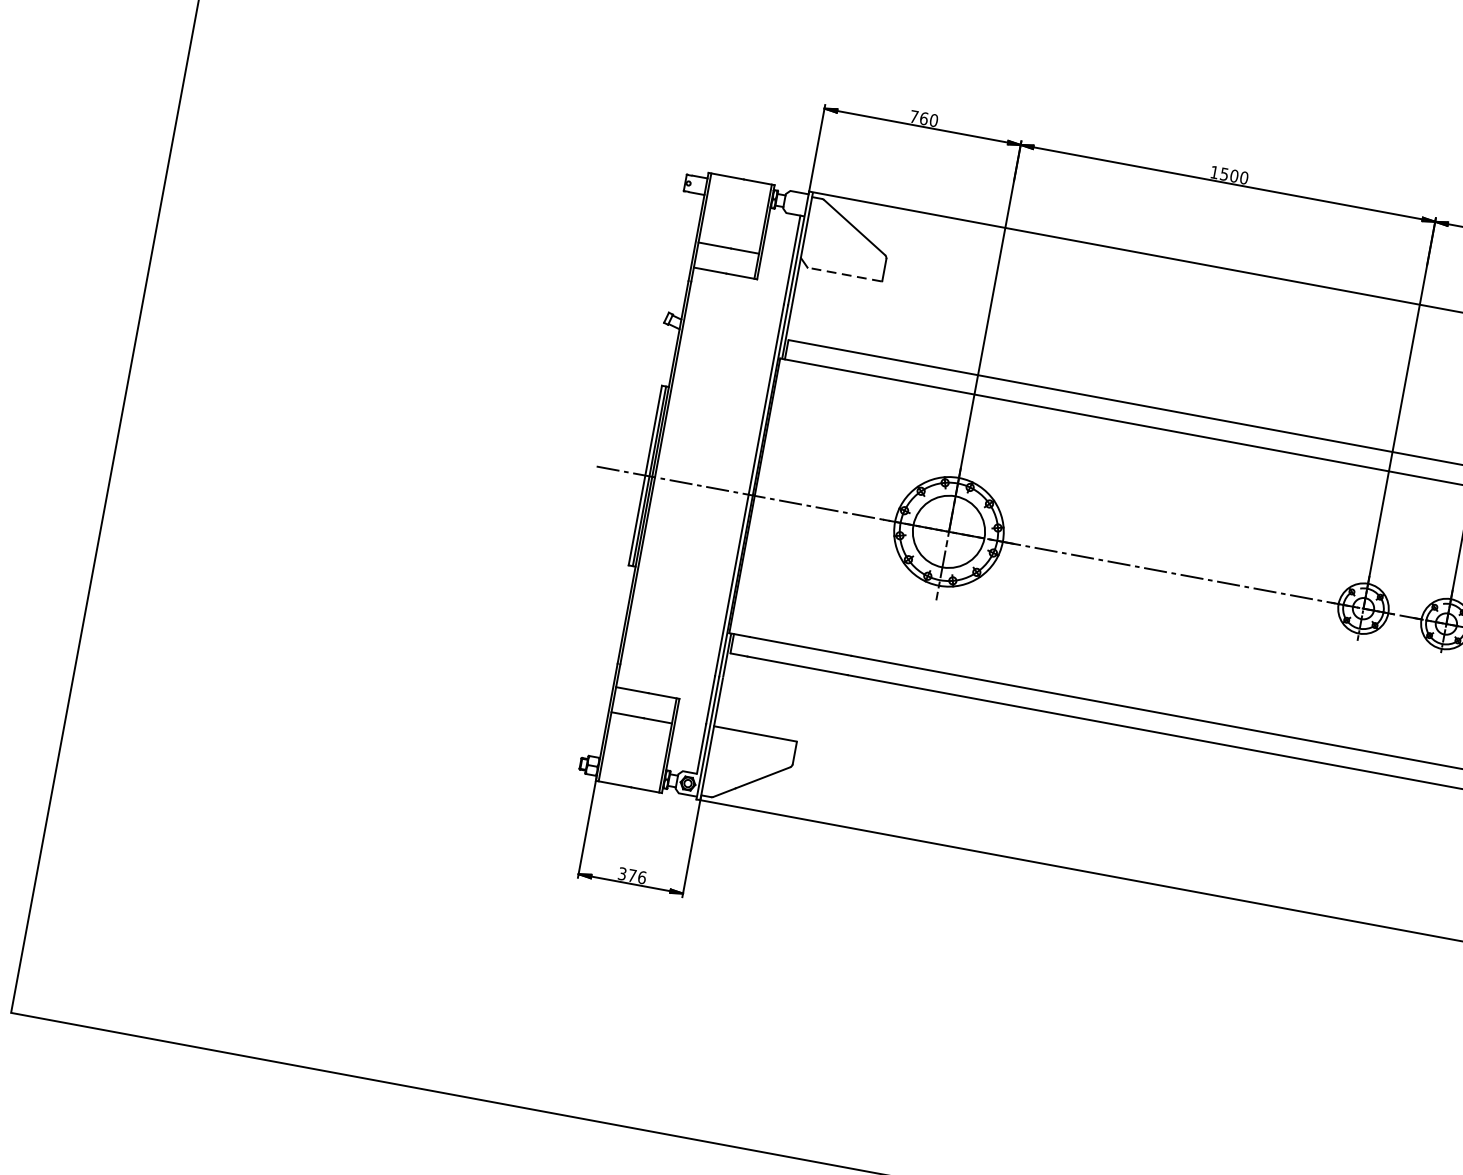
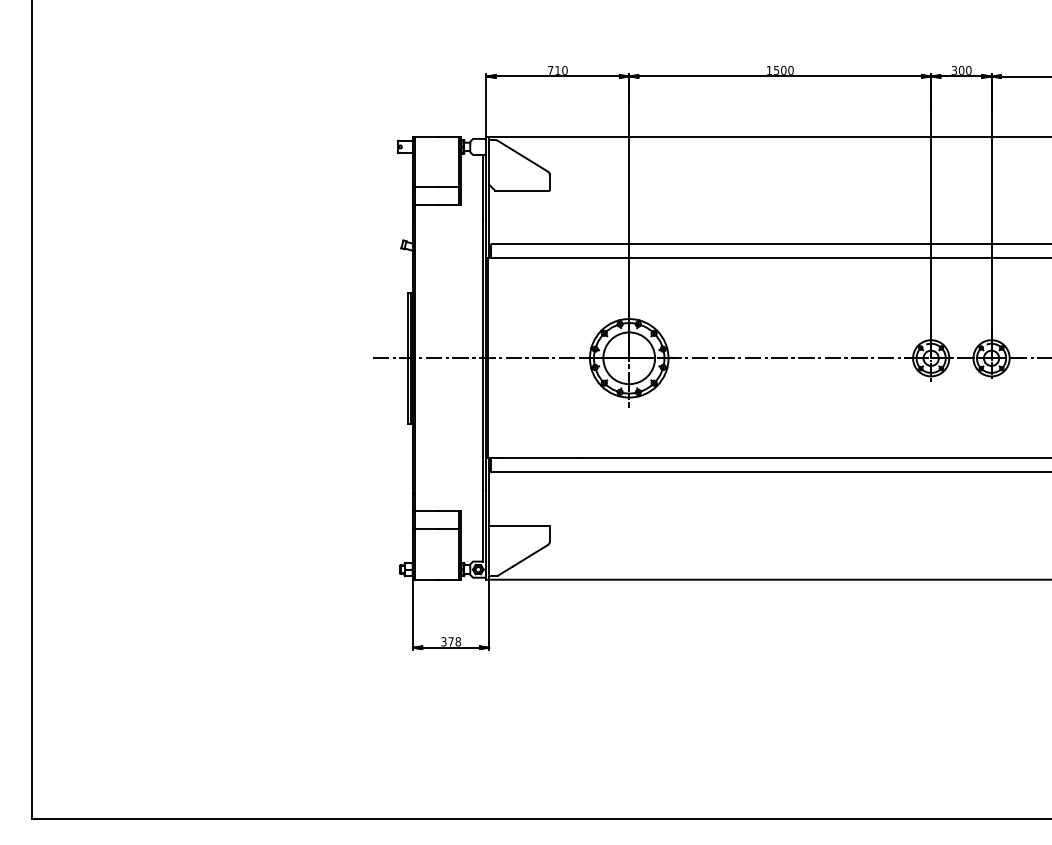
text: (923, 117) -> (557, 69), 760 -> 710
line: (845, 274) -> (522, 190), dashed -> solid
text: (641, 876) -> (457, 641), 376 -> 378

